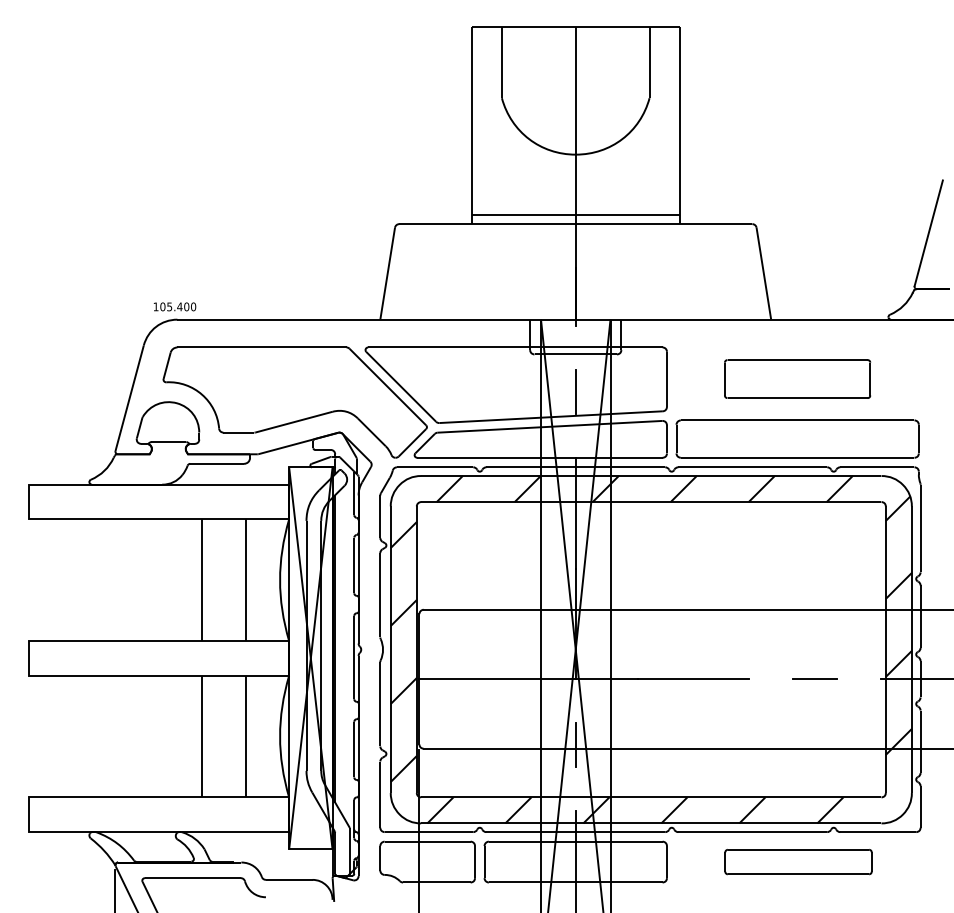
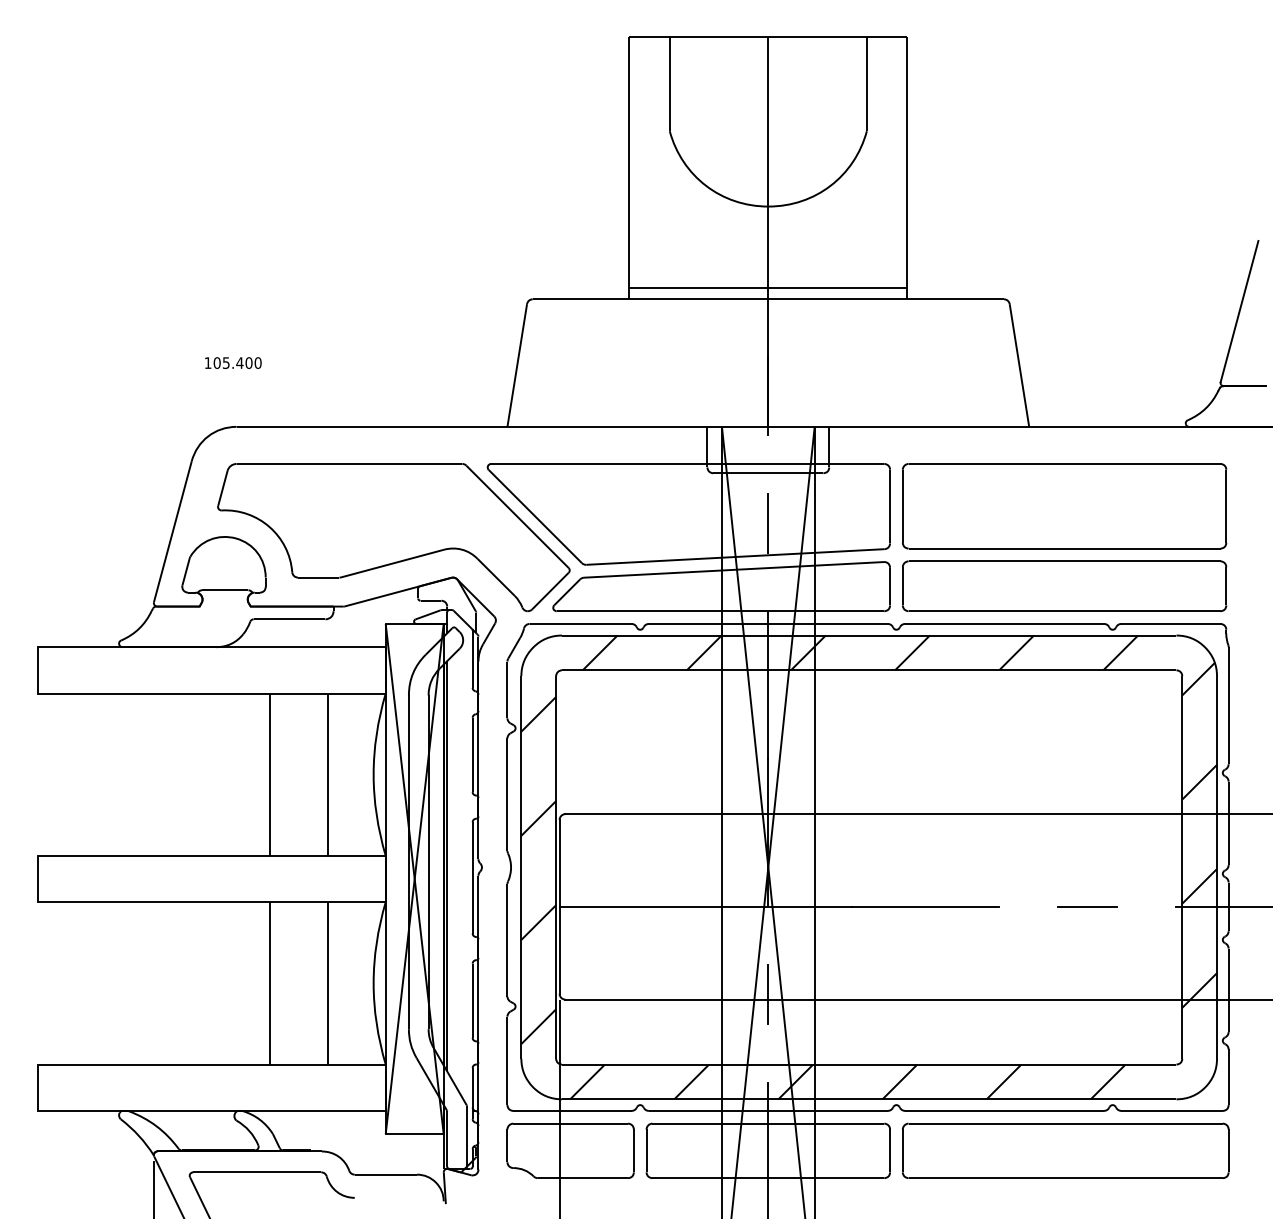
text: (174, 306) -> (232, 362), moved
part: (797, 378) -> (1064, 505), size x1.67
part: (798, 861) -> (1065, 1150), size x1.67

